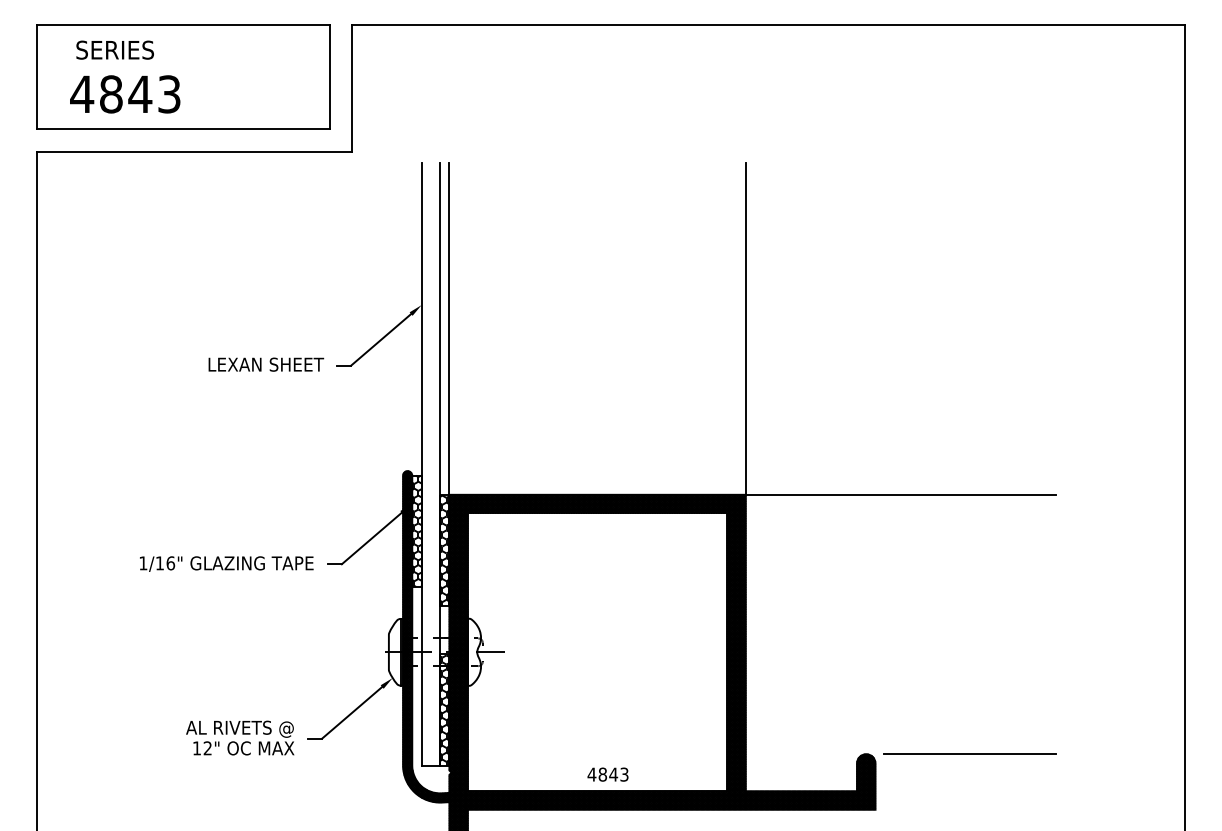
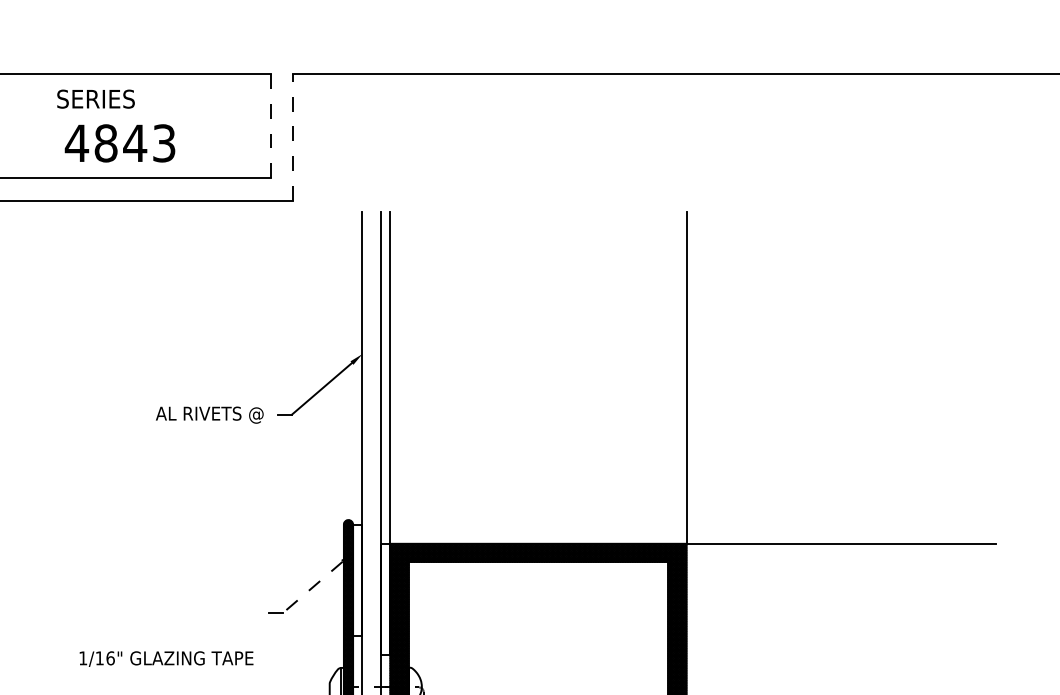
text: (114, 49) -> (95, 98), moved
line: (329, 76) -> (270, 125), solid -> dashed
line: (352, 87) -> (293, 136), solid -> dashed
text: (125, 94) -> (120, 143), moved
text: (266, 365) -> (207, 414), LEXAN SHEET -> AL RIVETS @
hatch: (416, 530) -> (357, 579), removed
line: (371, 538) -> (312, 587), solid -> dashed
hatch: (444, 549) -> (385, 598), removed
text: (226, 563) -> (166, 658), moved

